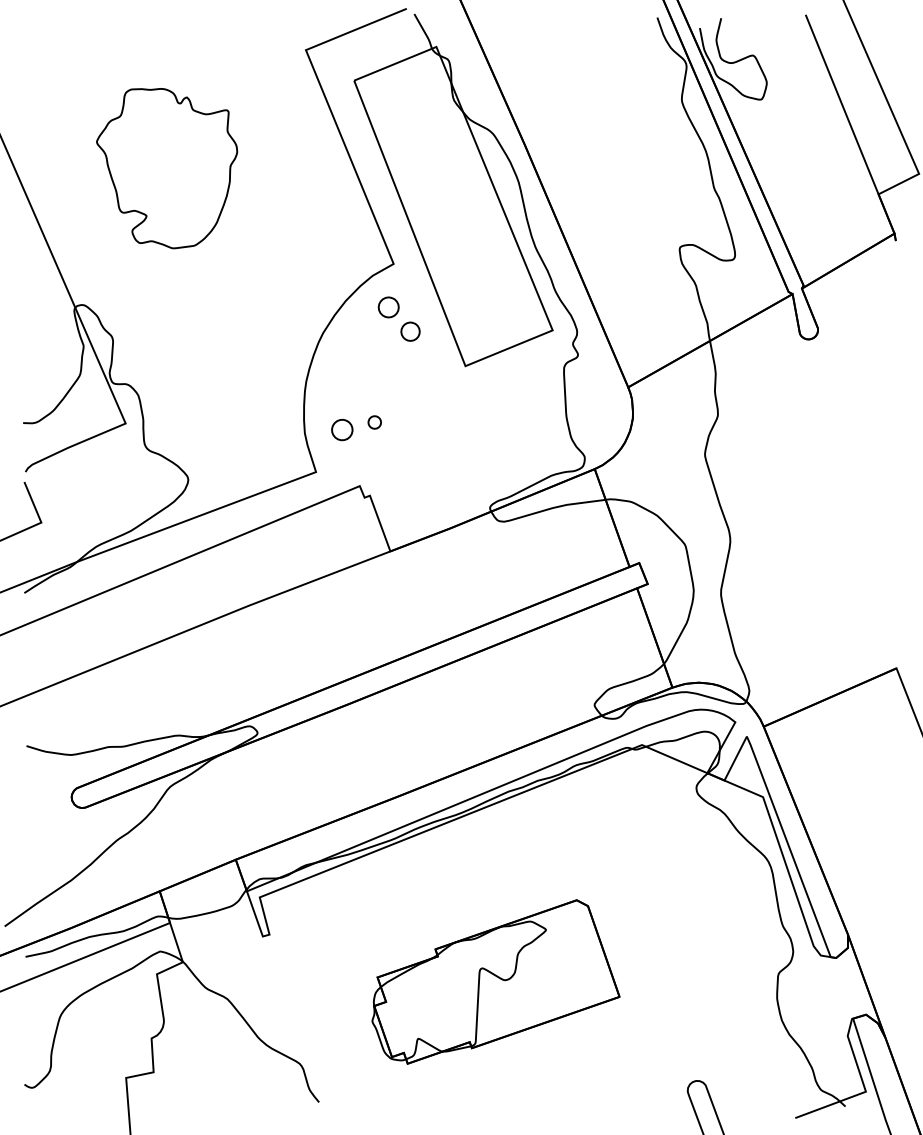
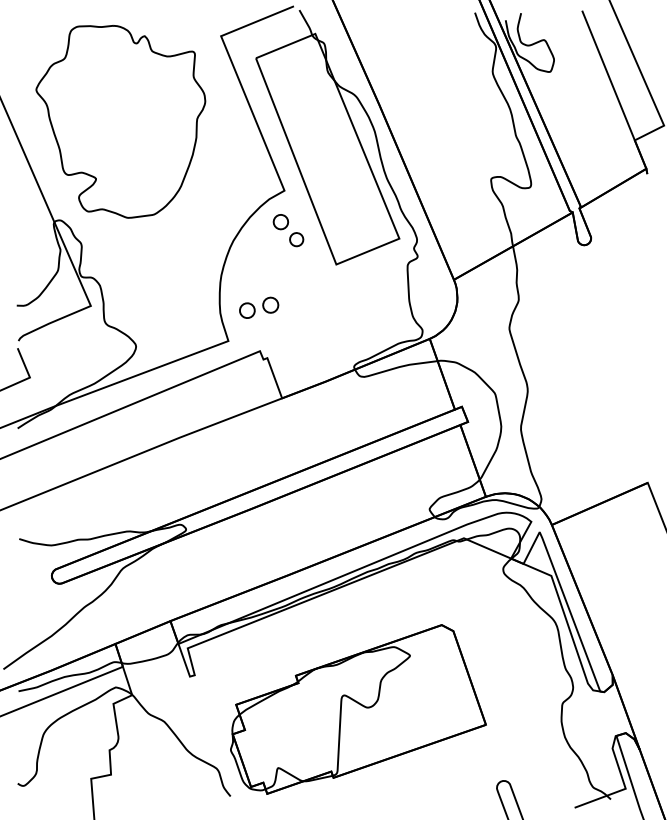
part: (166, 168) -> (120, 121), size x1.67
part: (374, 422) -> (270, 305), size x1.67
part: (495, 981) -> (358, 709), size x1.43

